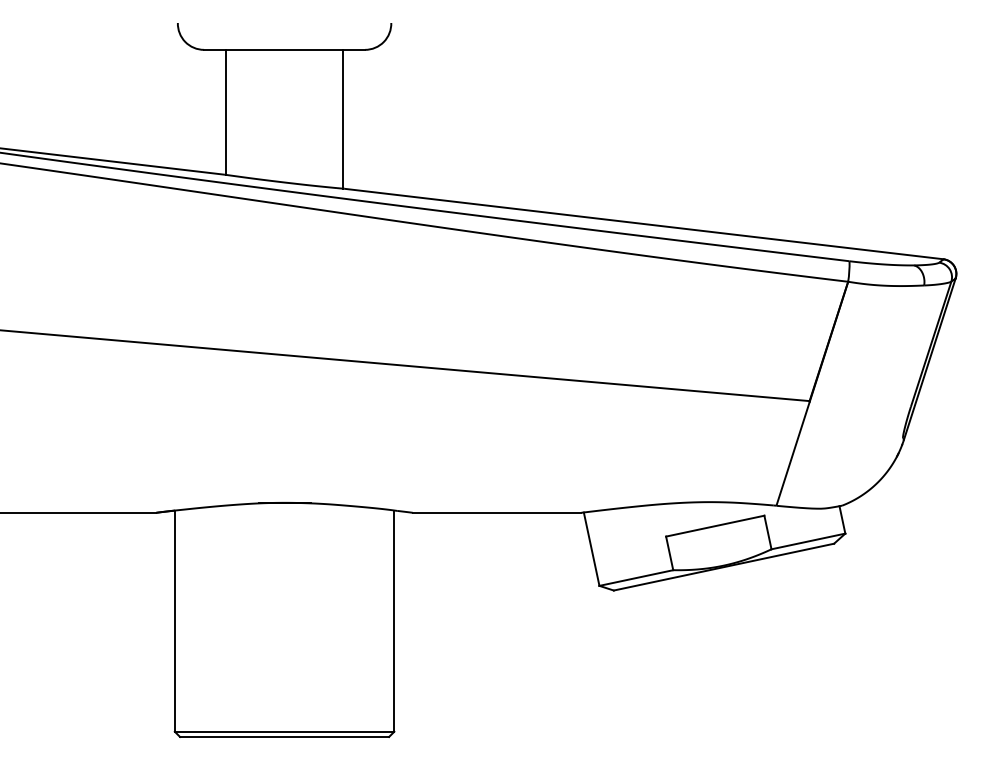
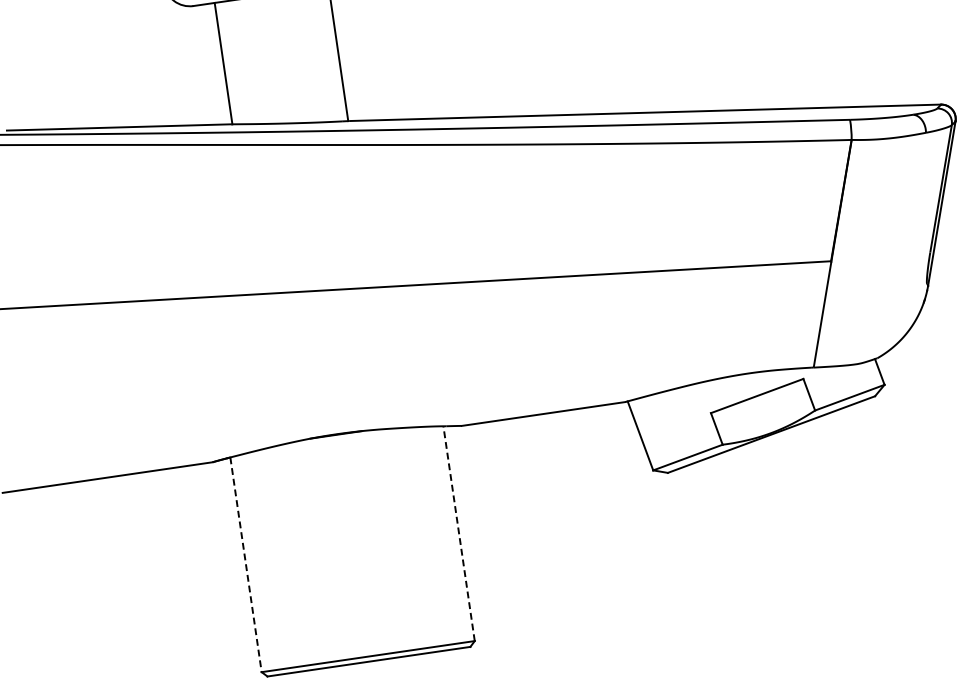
line: (174, 621) -> (245, 565), solid -> dashed
line: (394, 621) -> (459, 534), solid -> dashed

